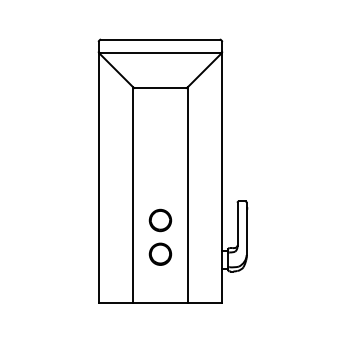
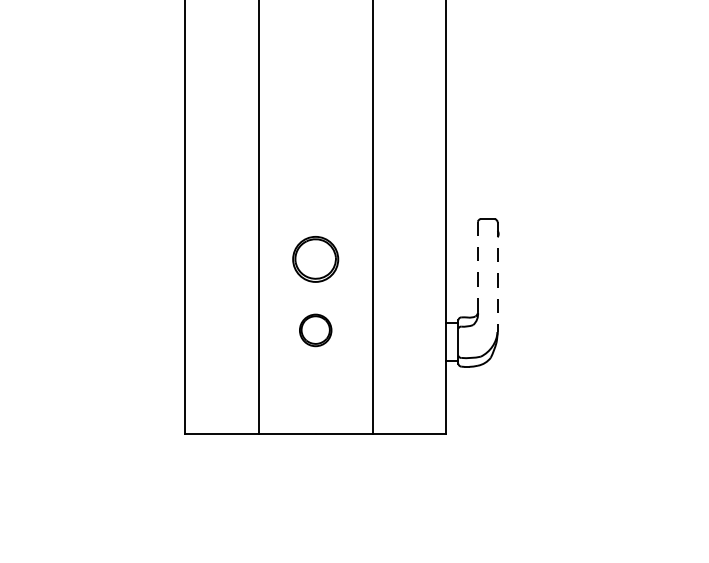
line: (237, 223) -> (477, 265), solid -> dashed
line: (246, 229) -> (496, 278), solid -> dashed
part: (160, 253) -> (315, 328), size x0.7

